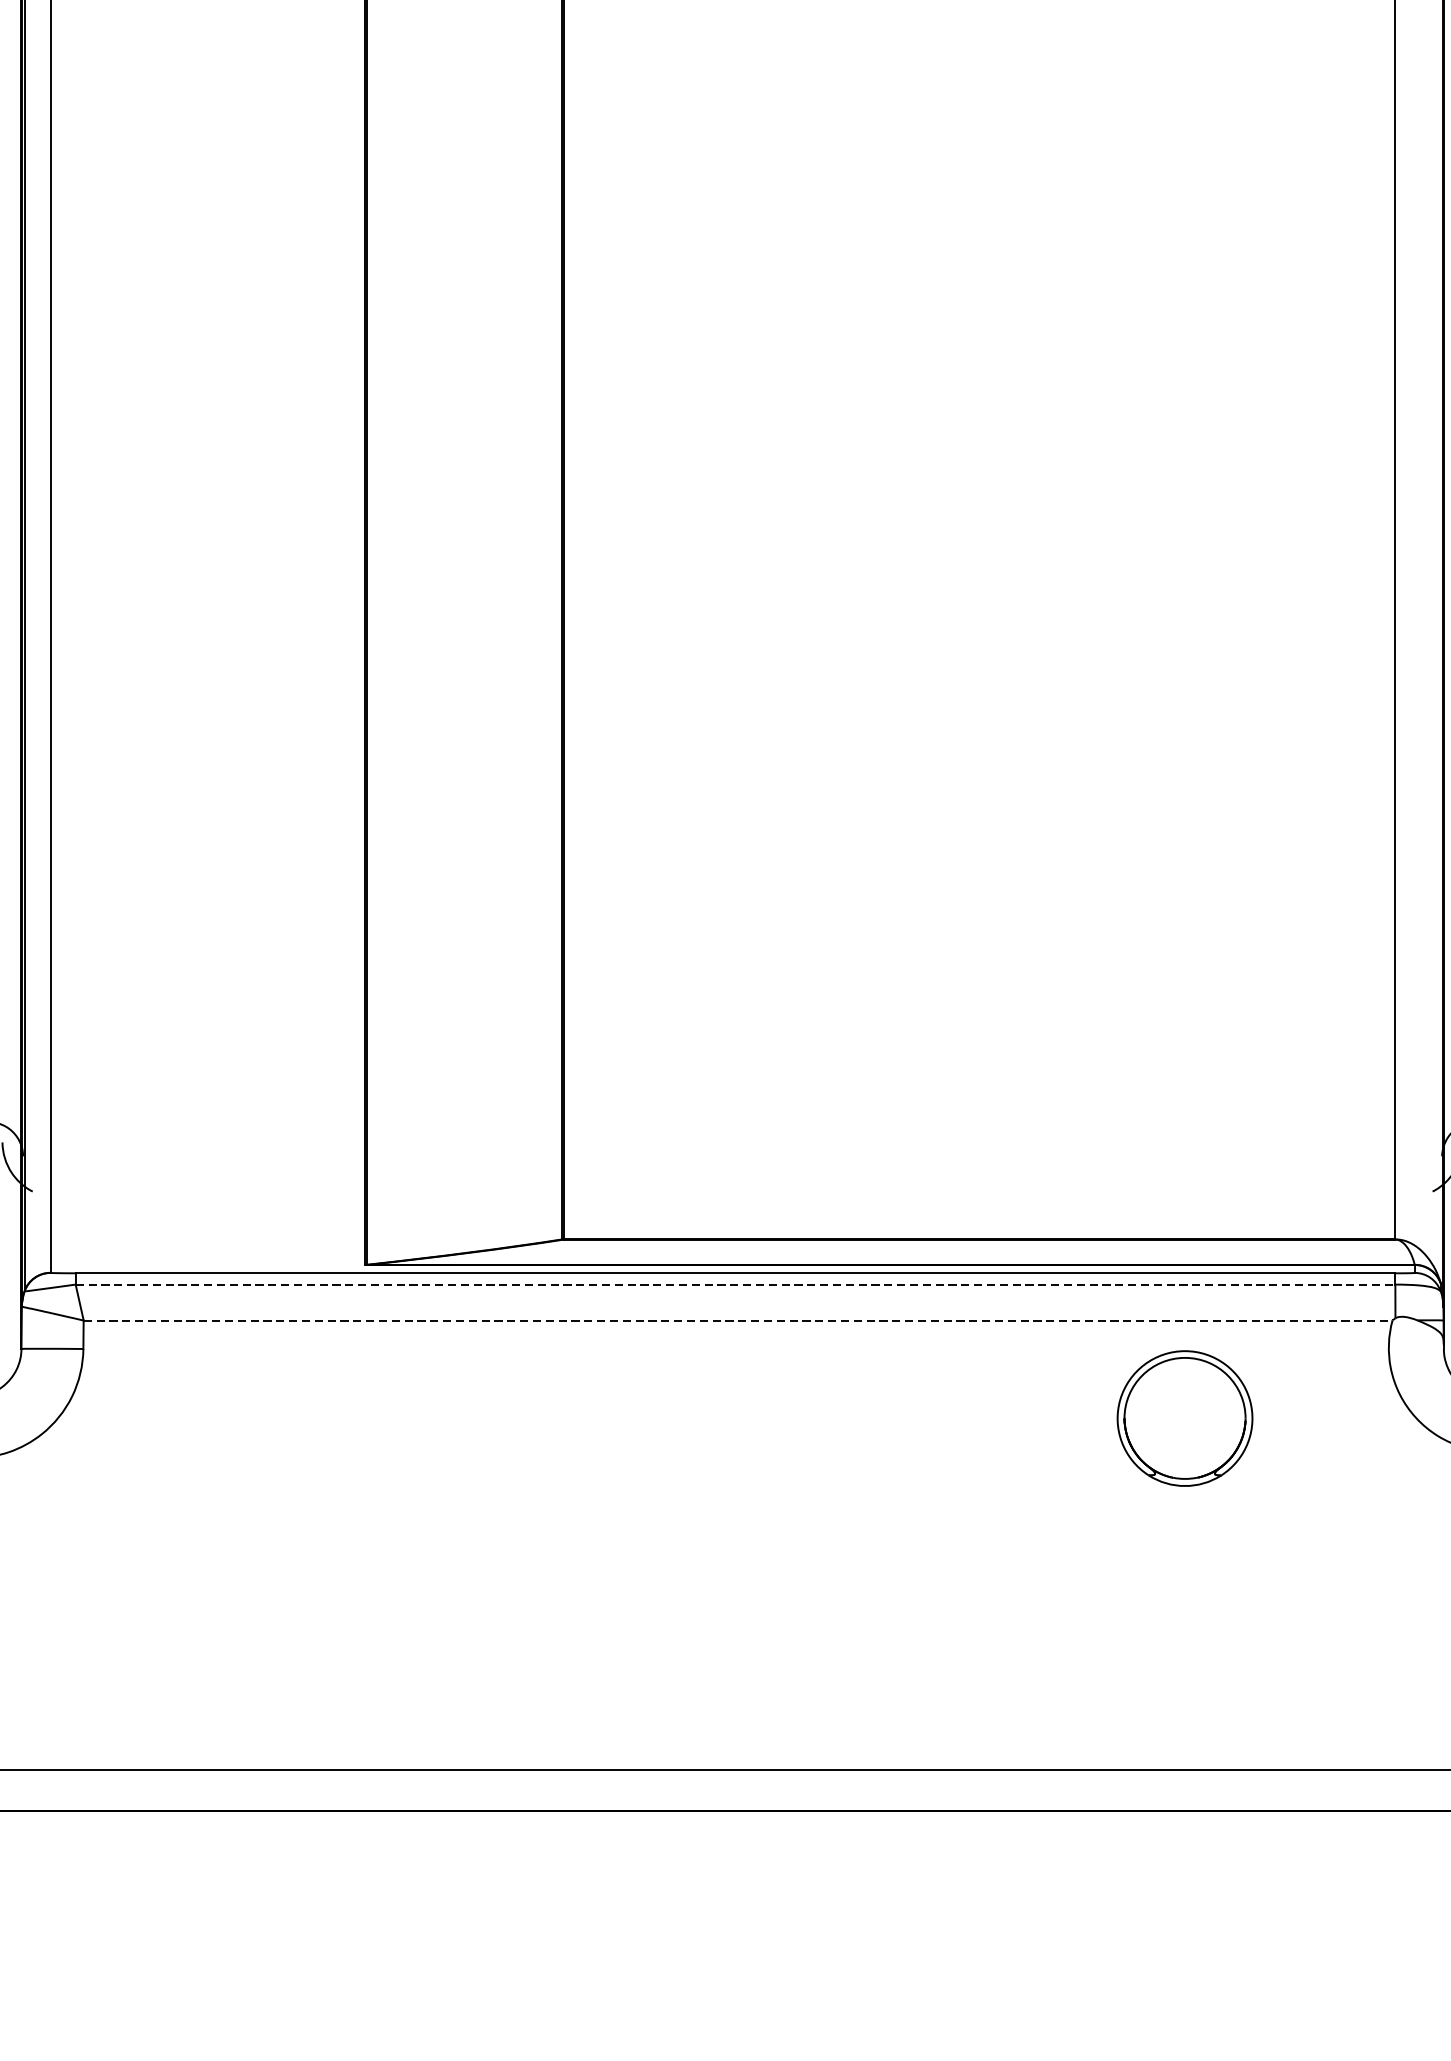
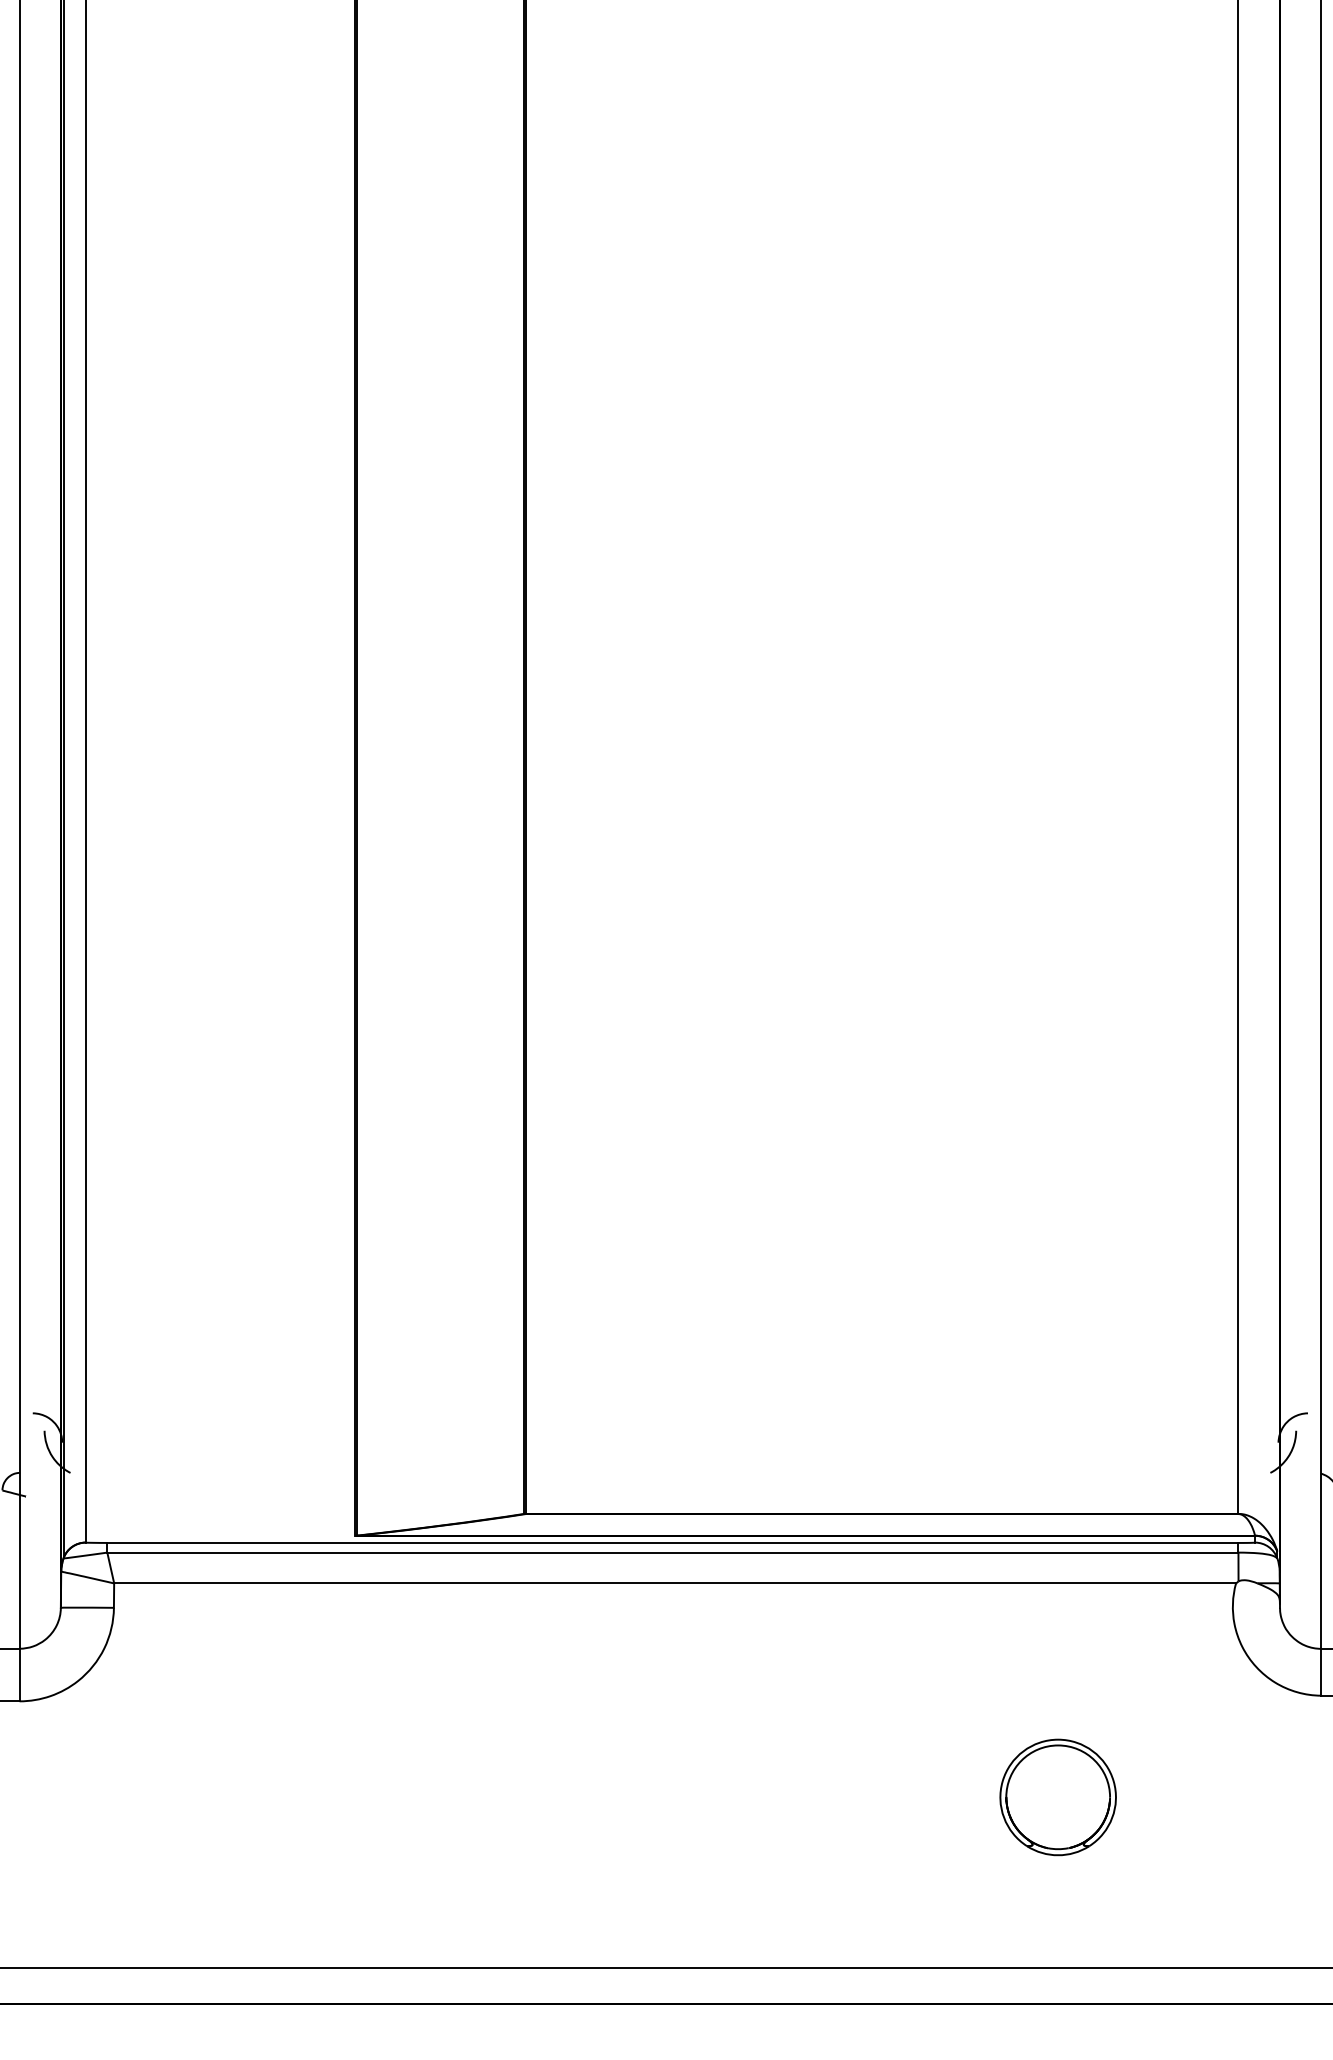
line: (735, 1284) -> (672, 1552), dashed -> solid
line: (738, 1320) -> (675, 1583), dashed -> solid
part: (1184, 1418) -> (1057, 1797), moved

